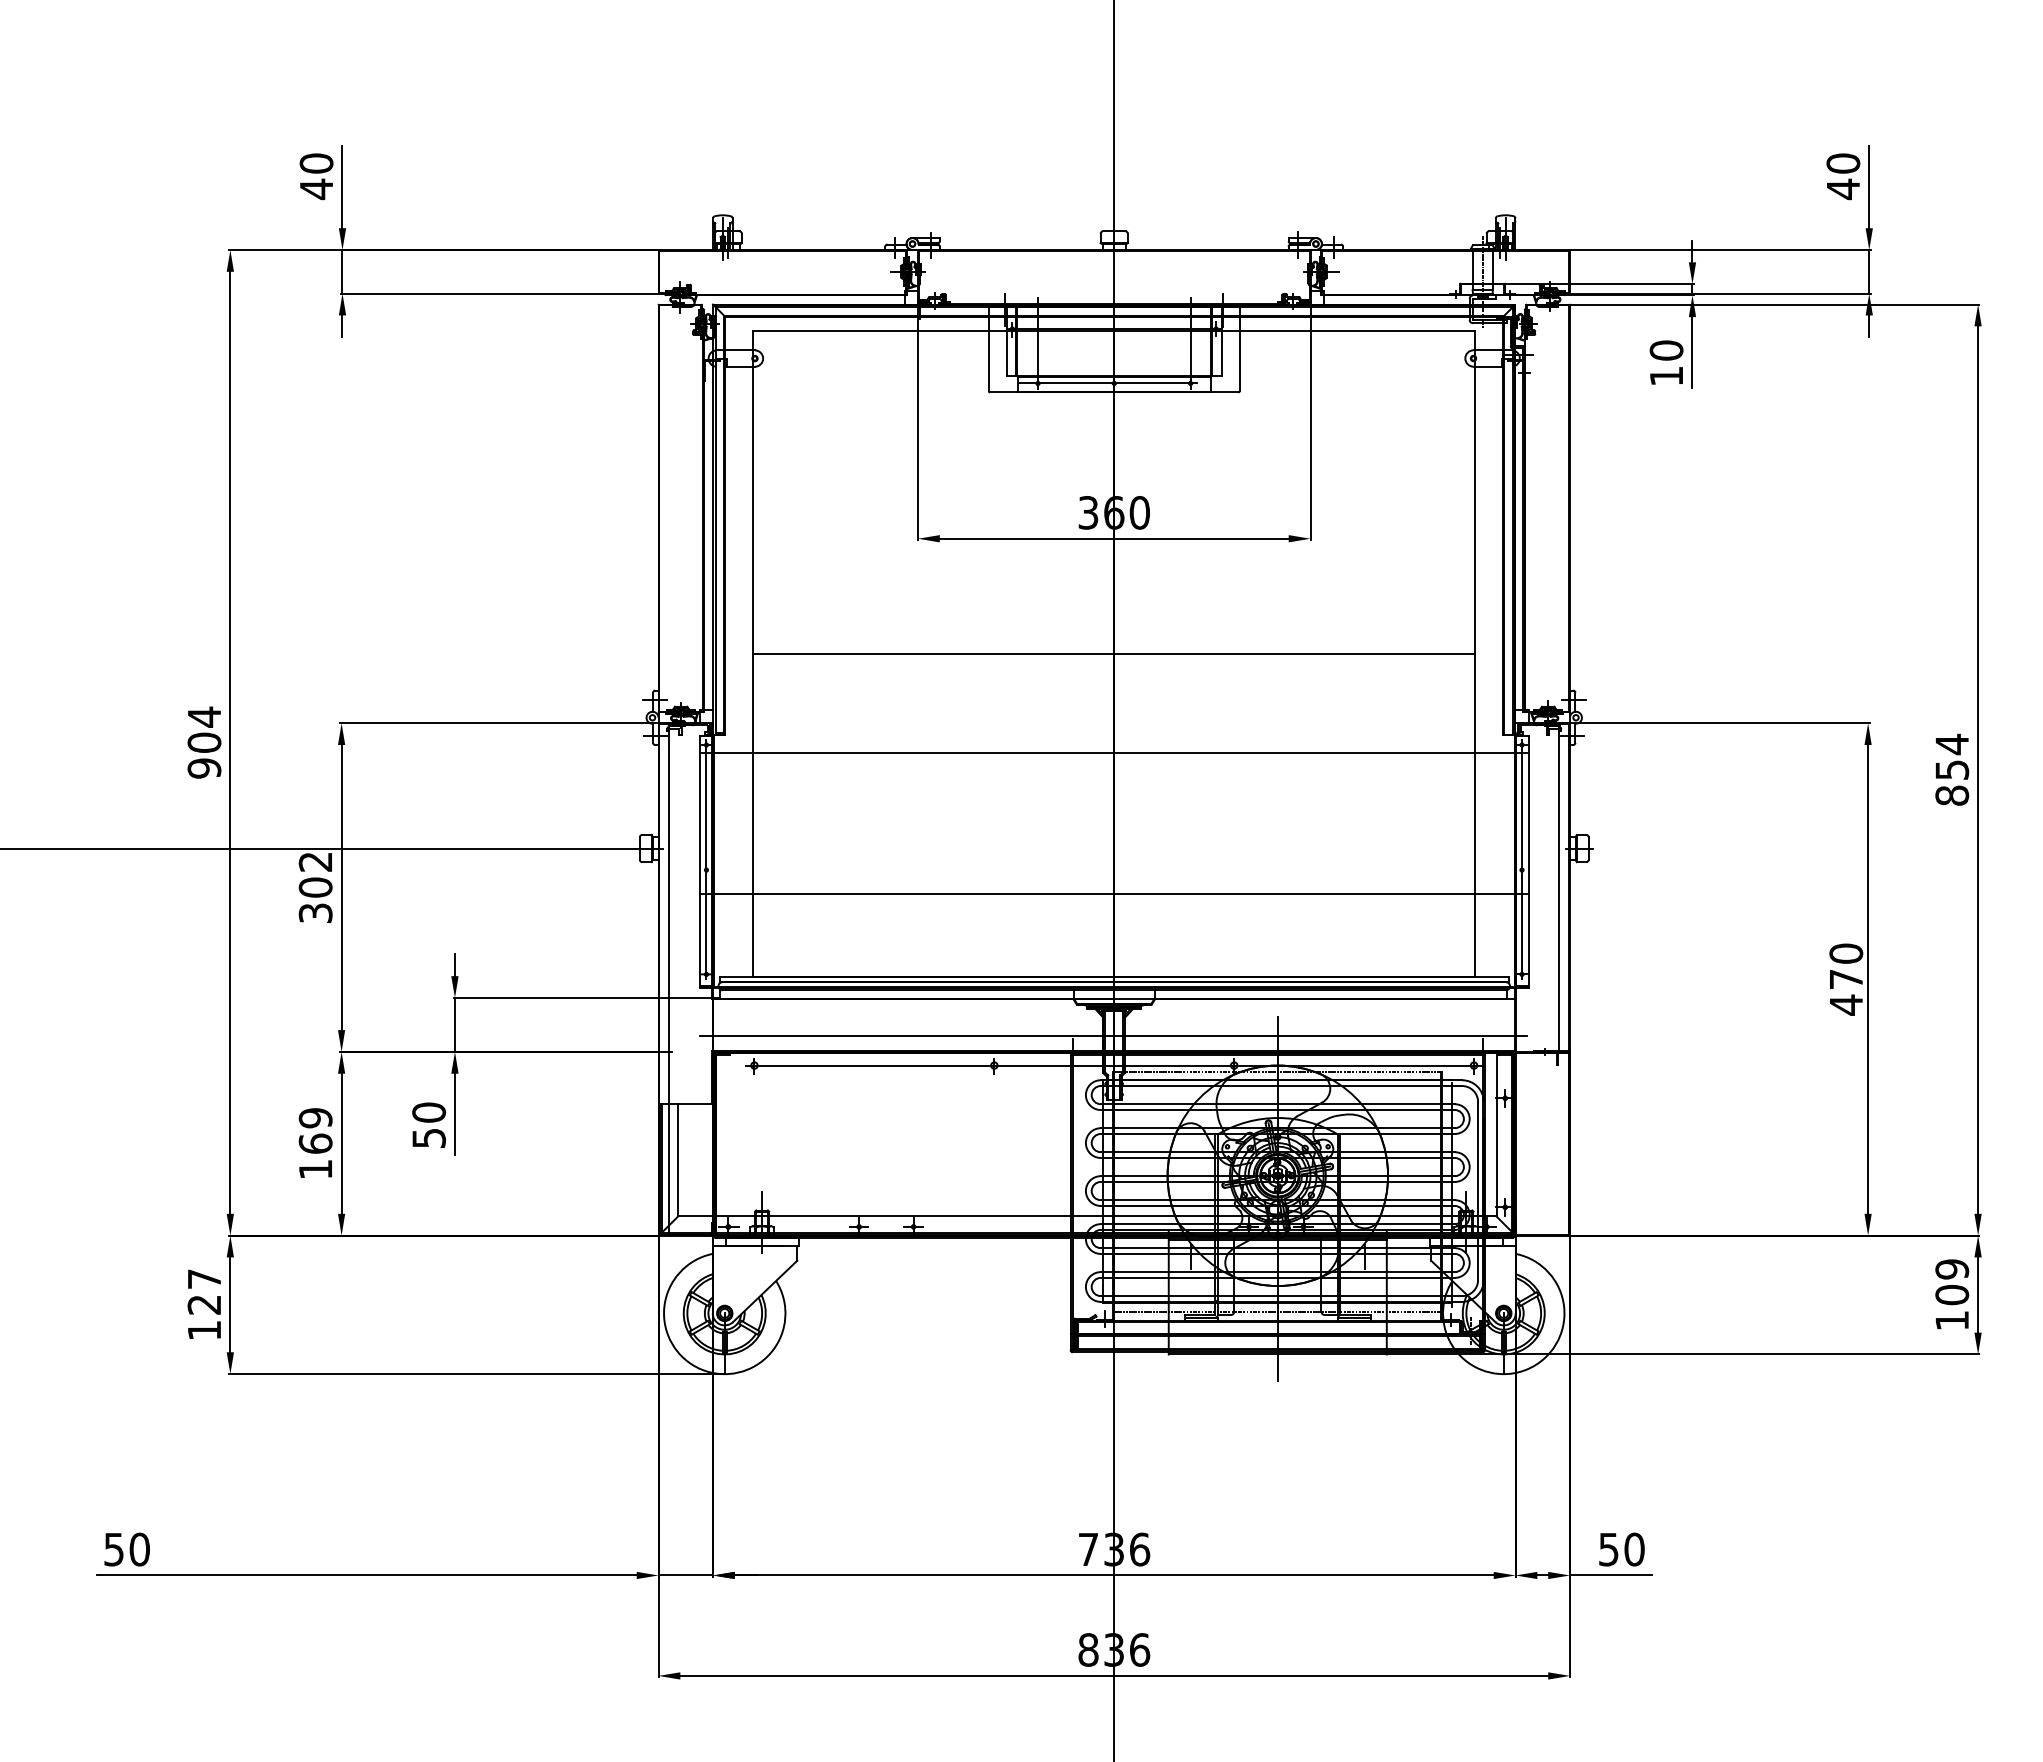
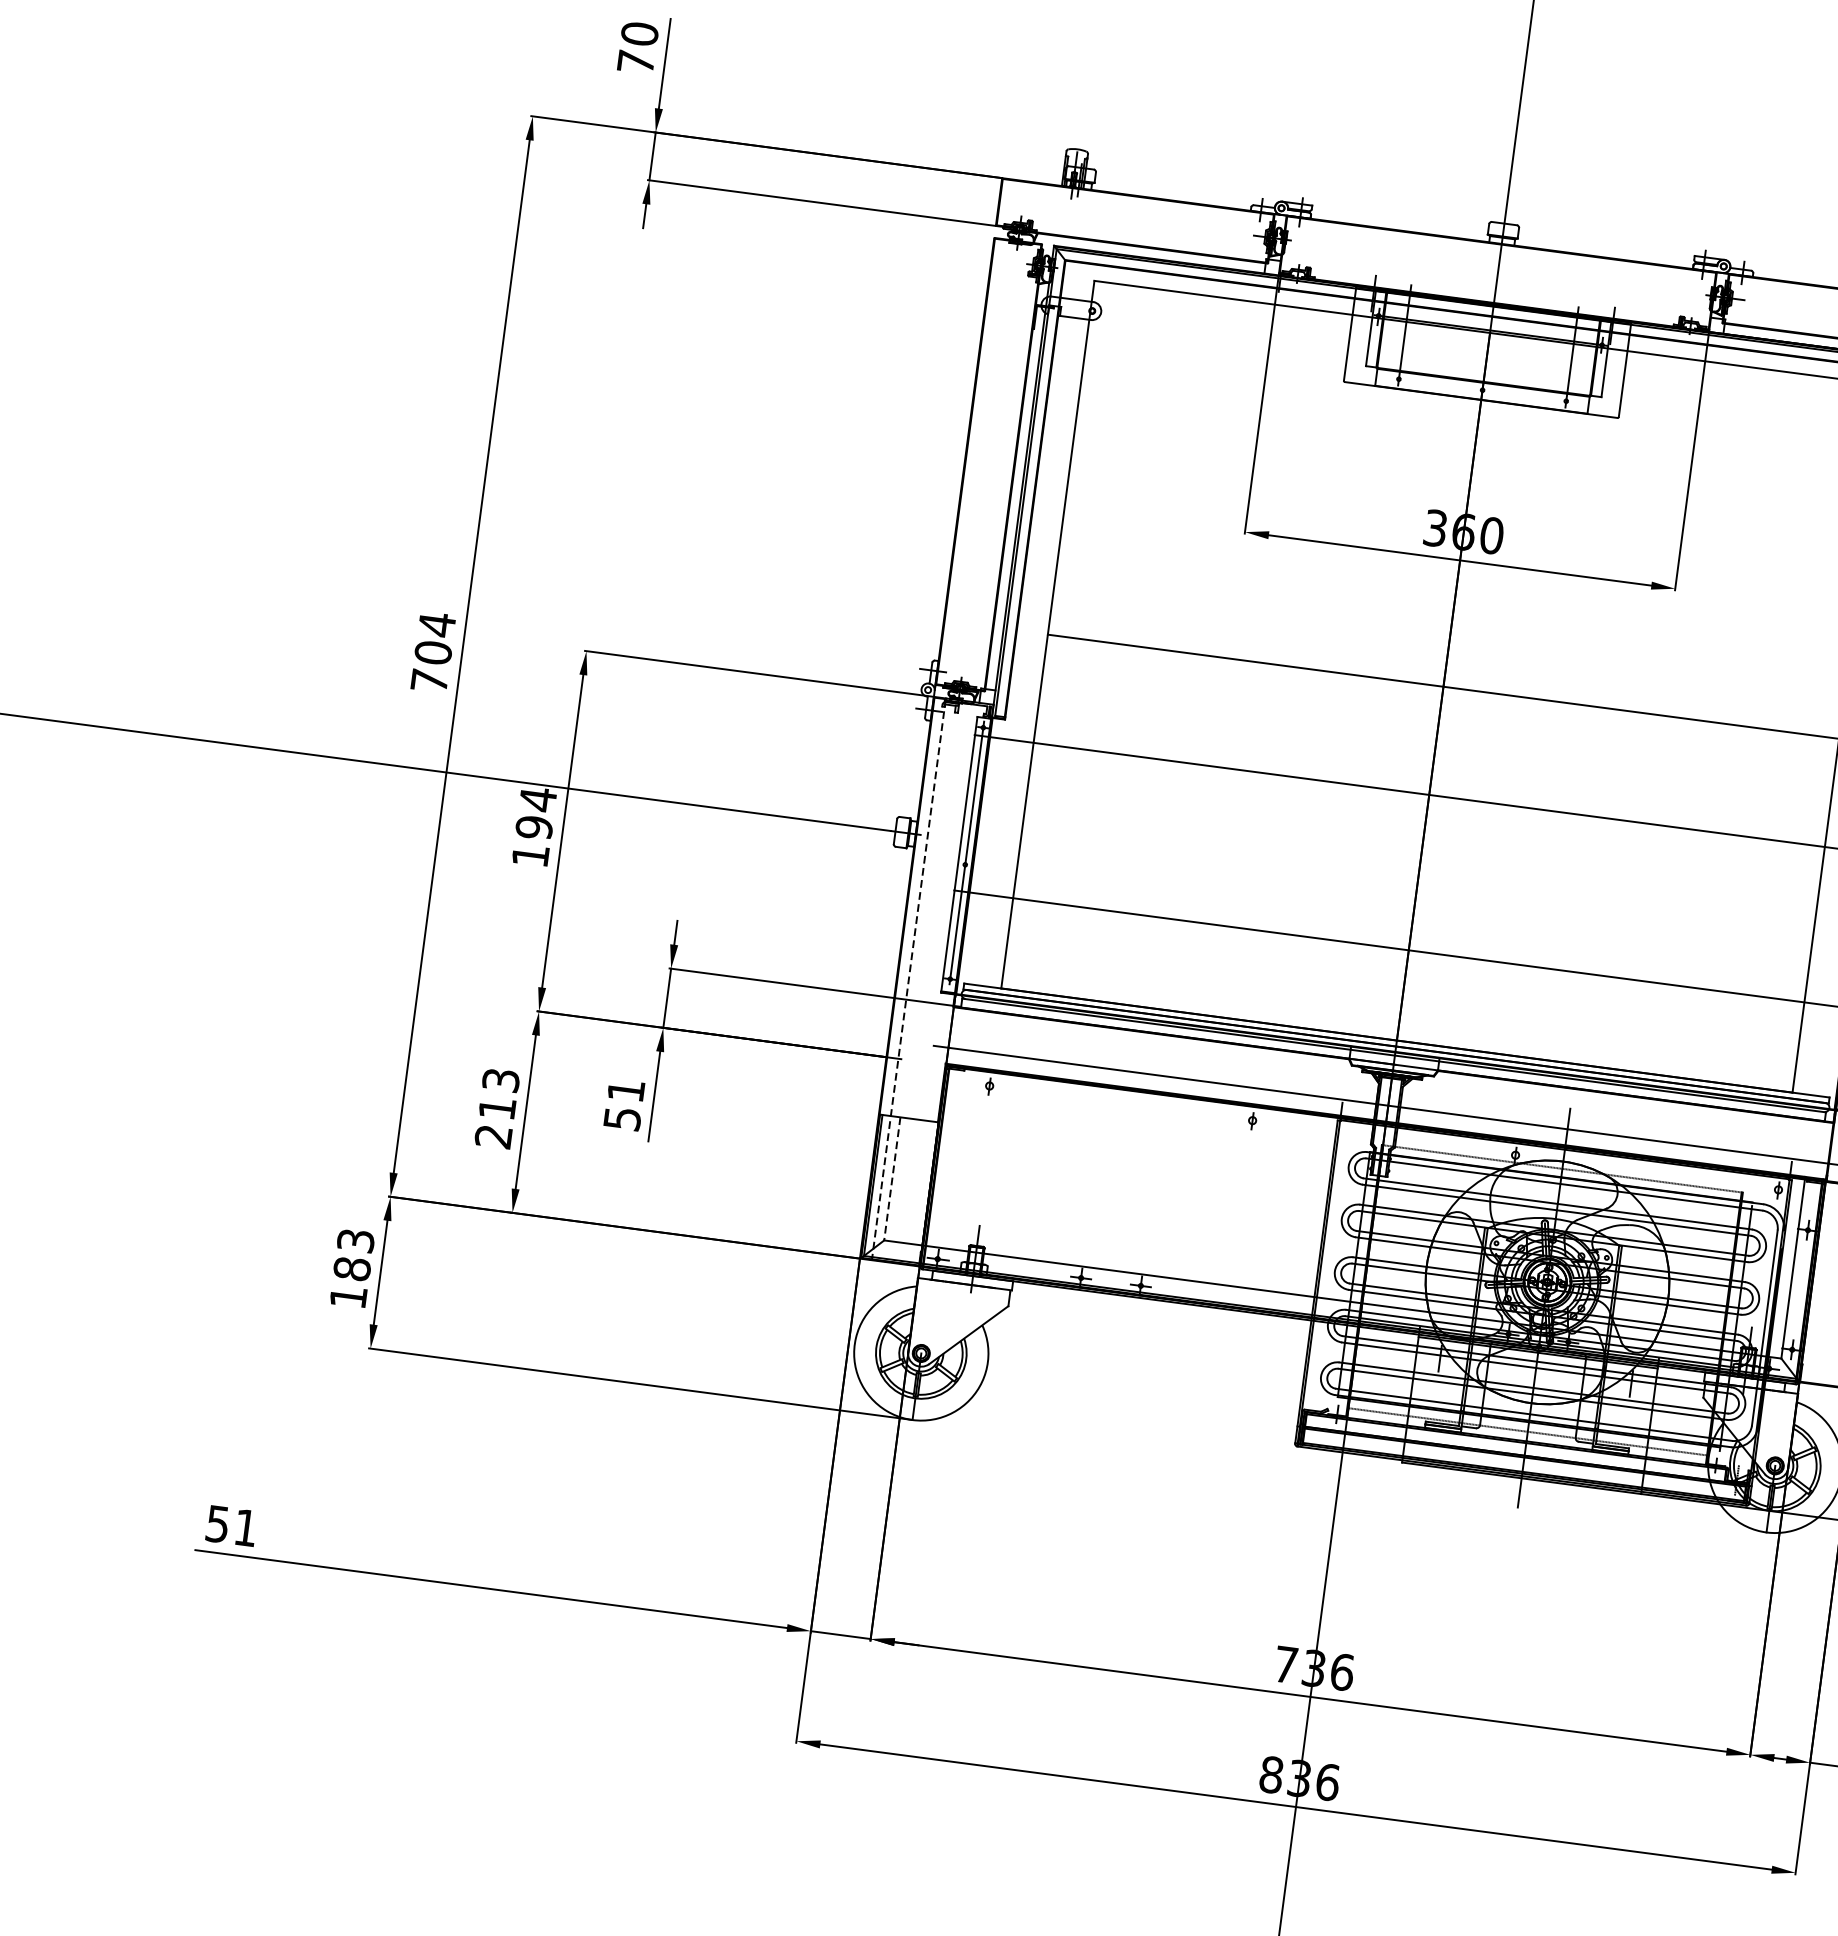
text: (316, 189) -> (635, 62), 40 -> 70
line: (1107, 383) -> (1475, 389), removed
text: (204, 768) -> (429, 681), 904 -> 704
text: (315, 886) -> (534, 826), 302 -> 194
line: (669, 979) -> (908, 979), solid -> dashed
line: (1114, 1065) -> (1384, 1137), removed
text: (428, 1112) -> (625, 1090), 50 -> 51
text: (315, 1143) -> (497, 1108), 169 -> 213
line: (678, 1160) -> (892, 1179), solid -> dashed
text: (204, 1291) -> (354, 1254), 127 -> 183
text: (139, 1549) -> (245, 1527), 50 -> 51

